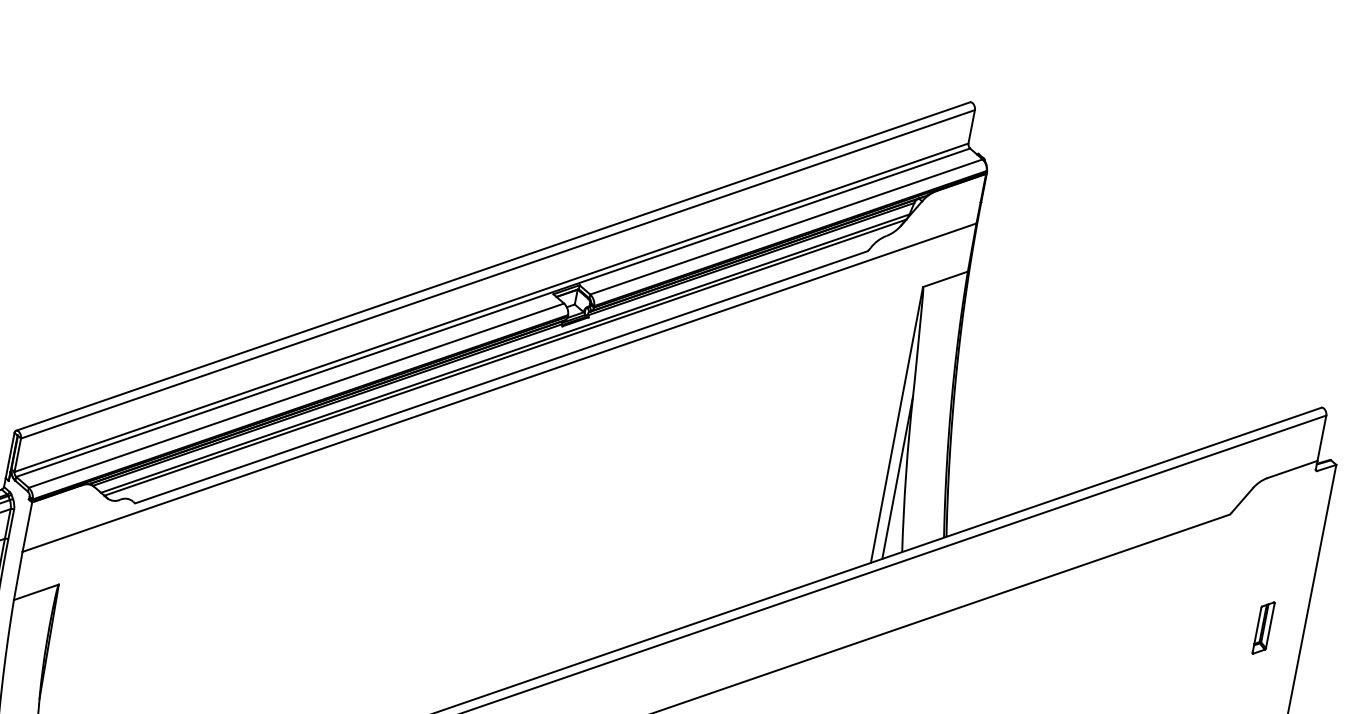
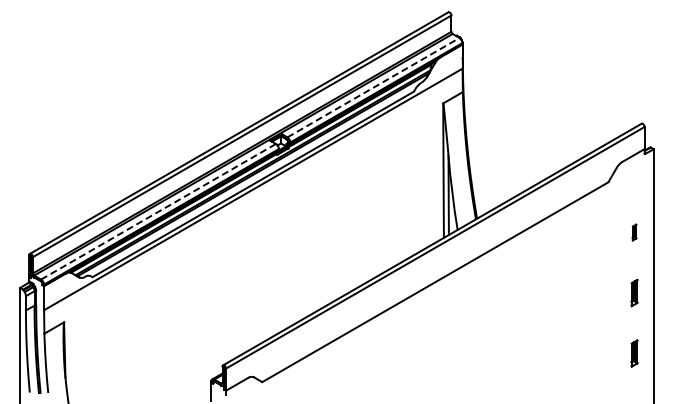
line: (786, 226) -> (373, 87), solid -> dashed
line: (296, 395) -> (158, 211), solid -> dashed
part: (1263, 627) -> (634, 232), size x0.6

